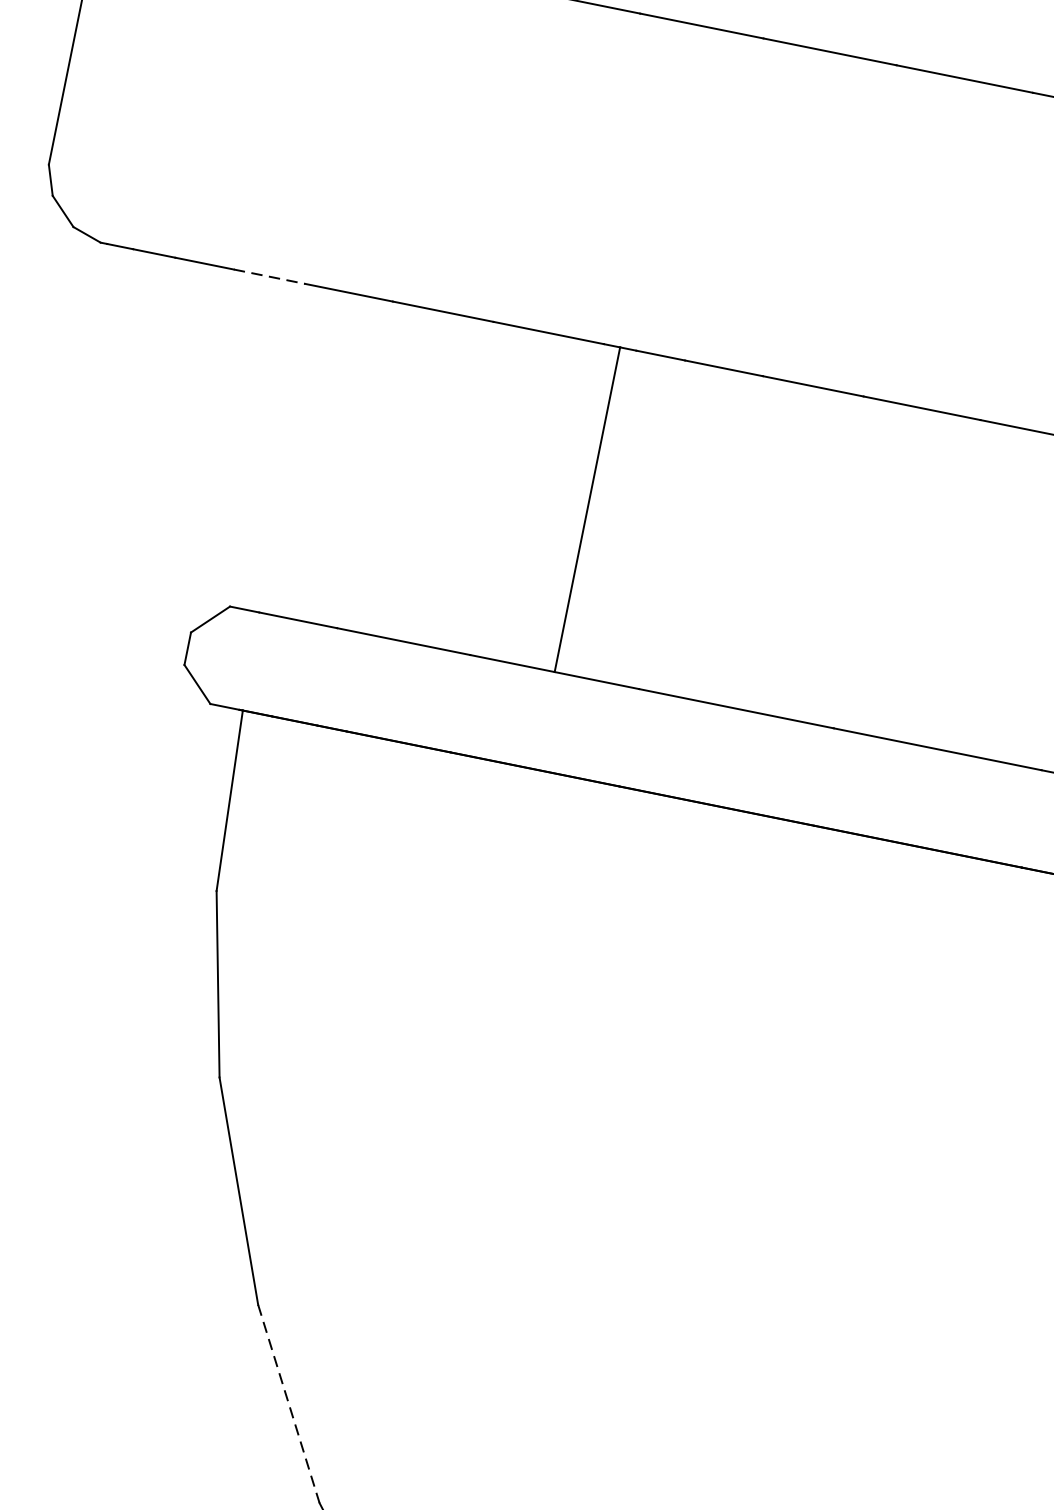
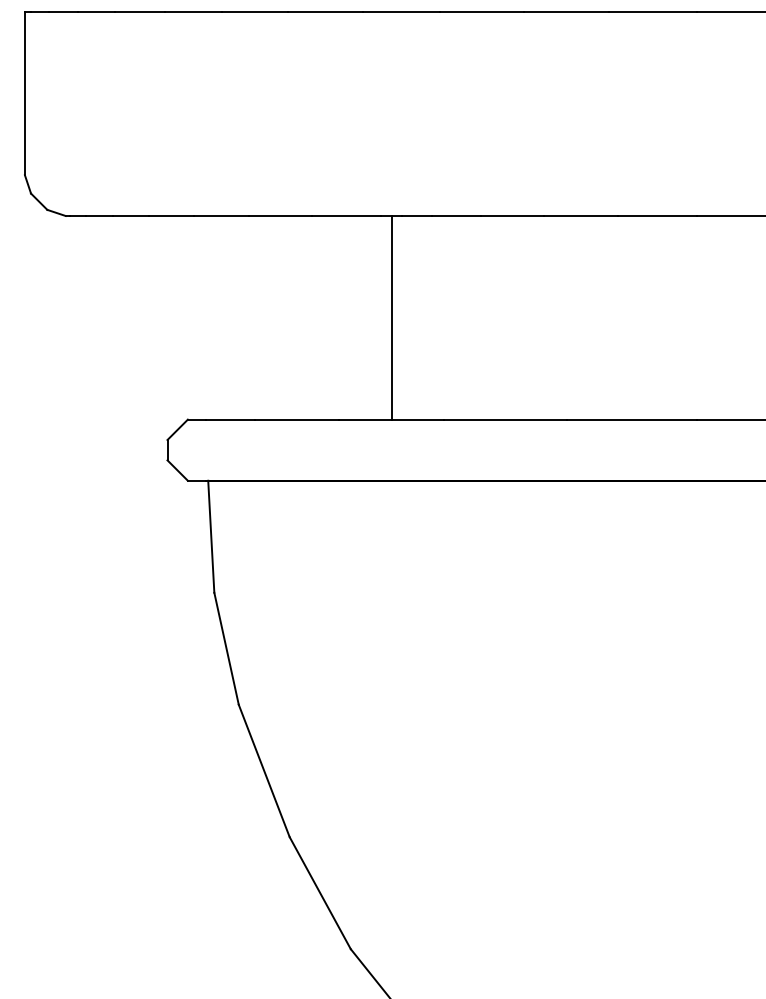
line: (271, 276) -> (172, 215), dashed -> solid
line: (289, 1404) -> (320, 893), dashed -> solid

